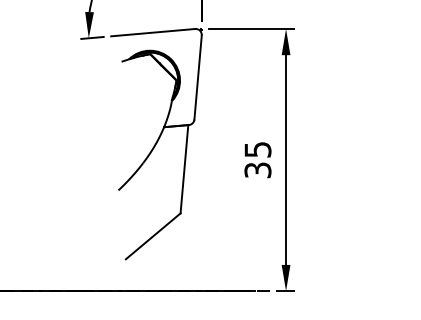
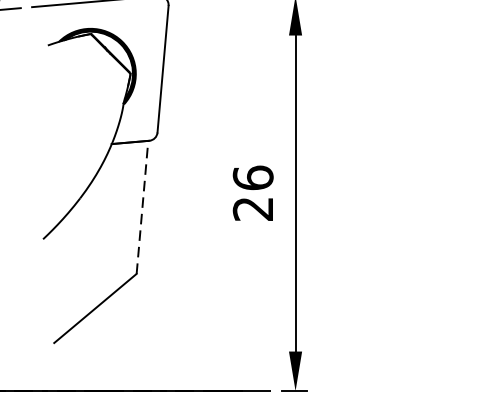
text: (257, 159) -> (252, 192), 35 -> 26
line: (184, 168) -> (142, 206), solid -> dashed

